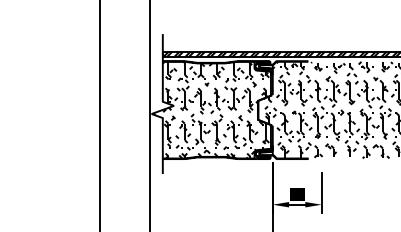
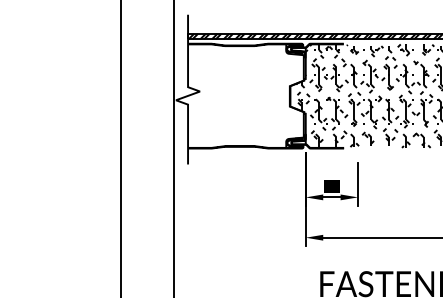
hatch: (211, 109) -> (240, 95), removed

